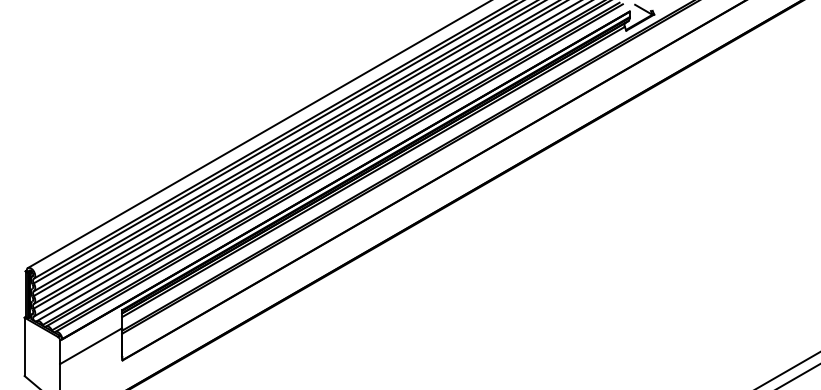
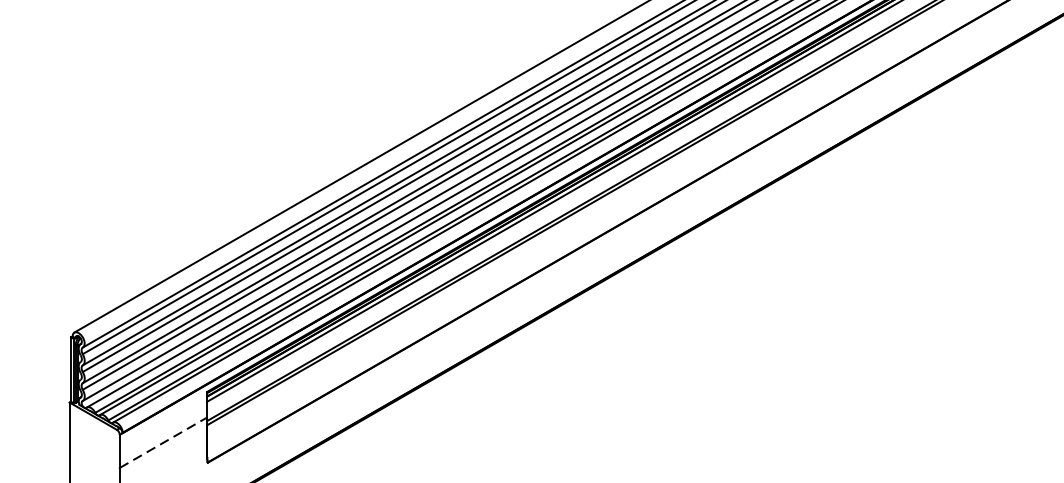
line: (91, 346) -> (163, 443), solid -> dashed

